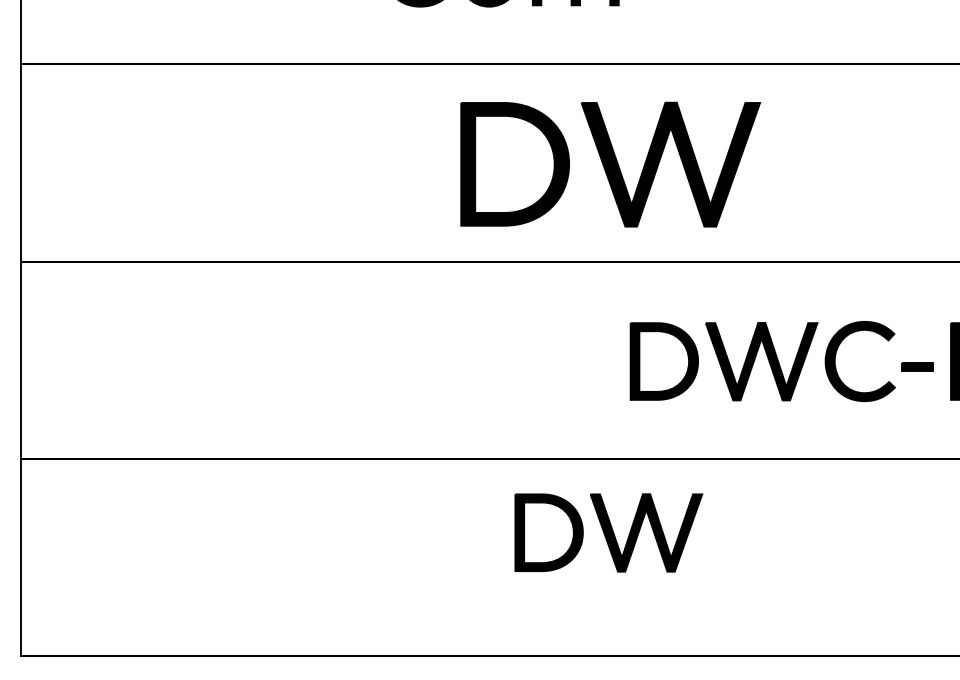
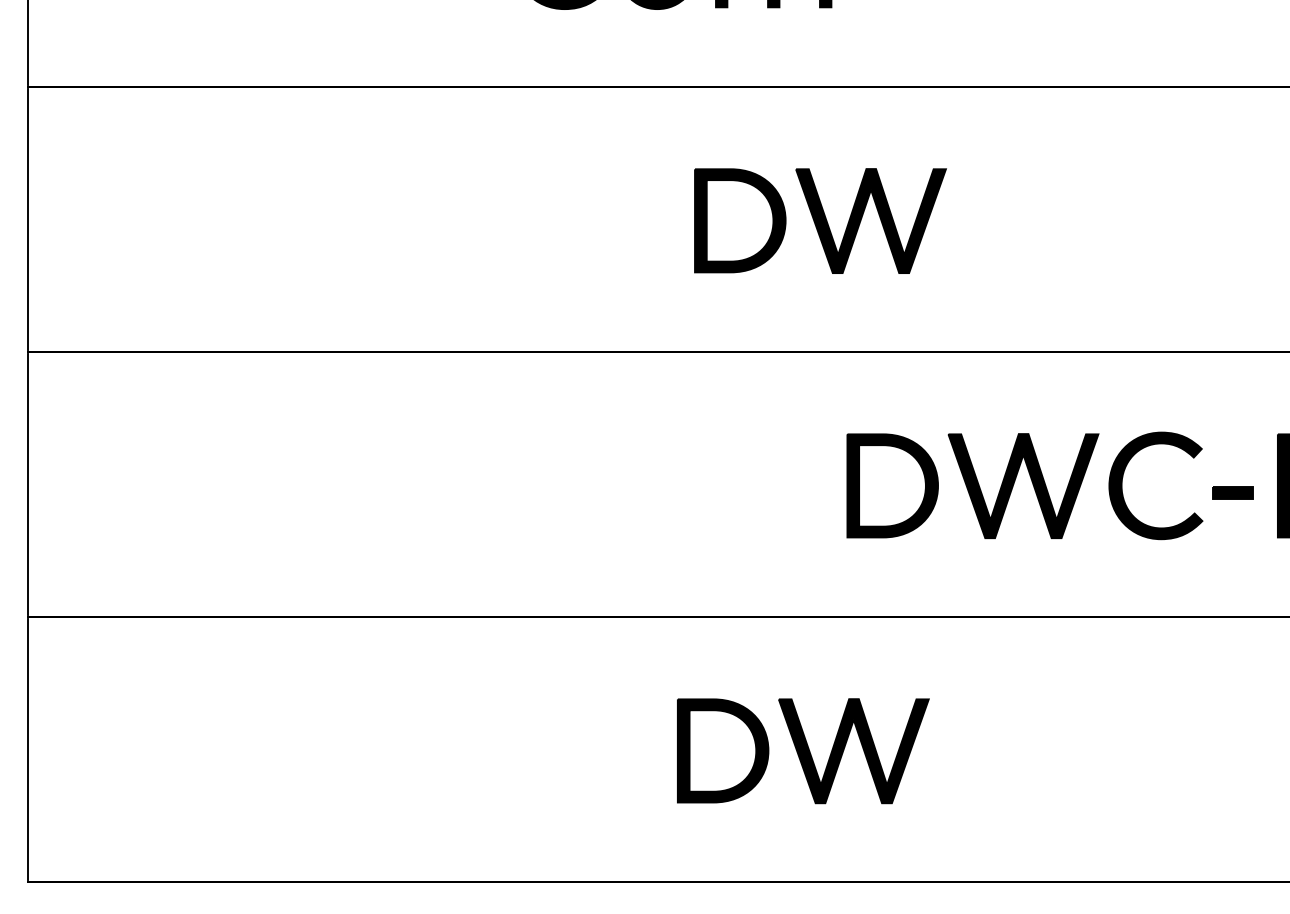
part: (610, 163) -> (820, 219), size x0.62
part: (608, 532) -> (802, 750), moved

